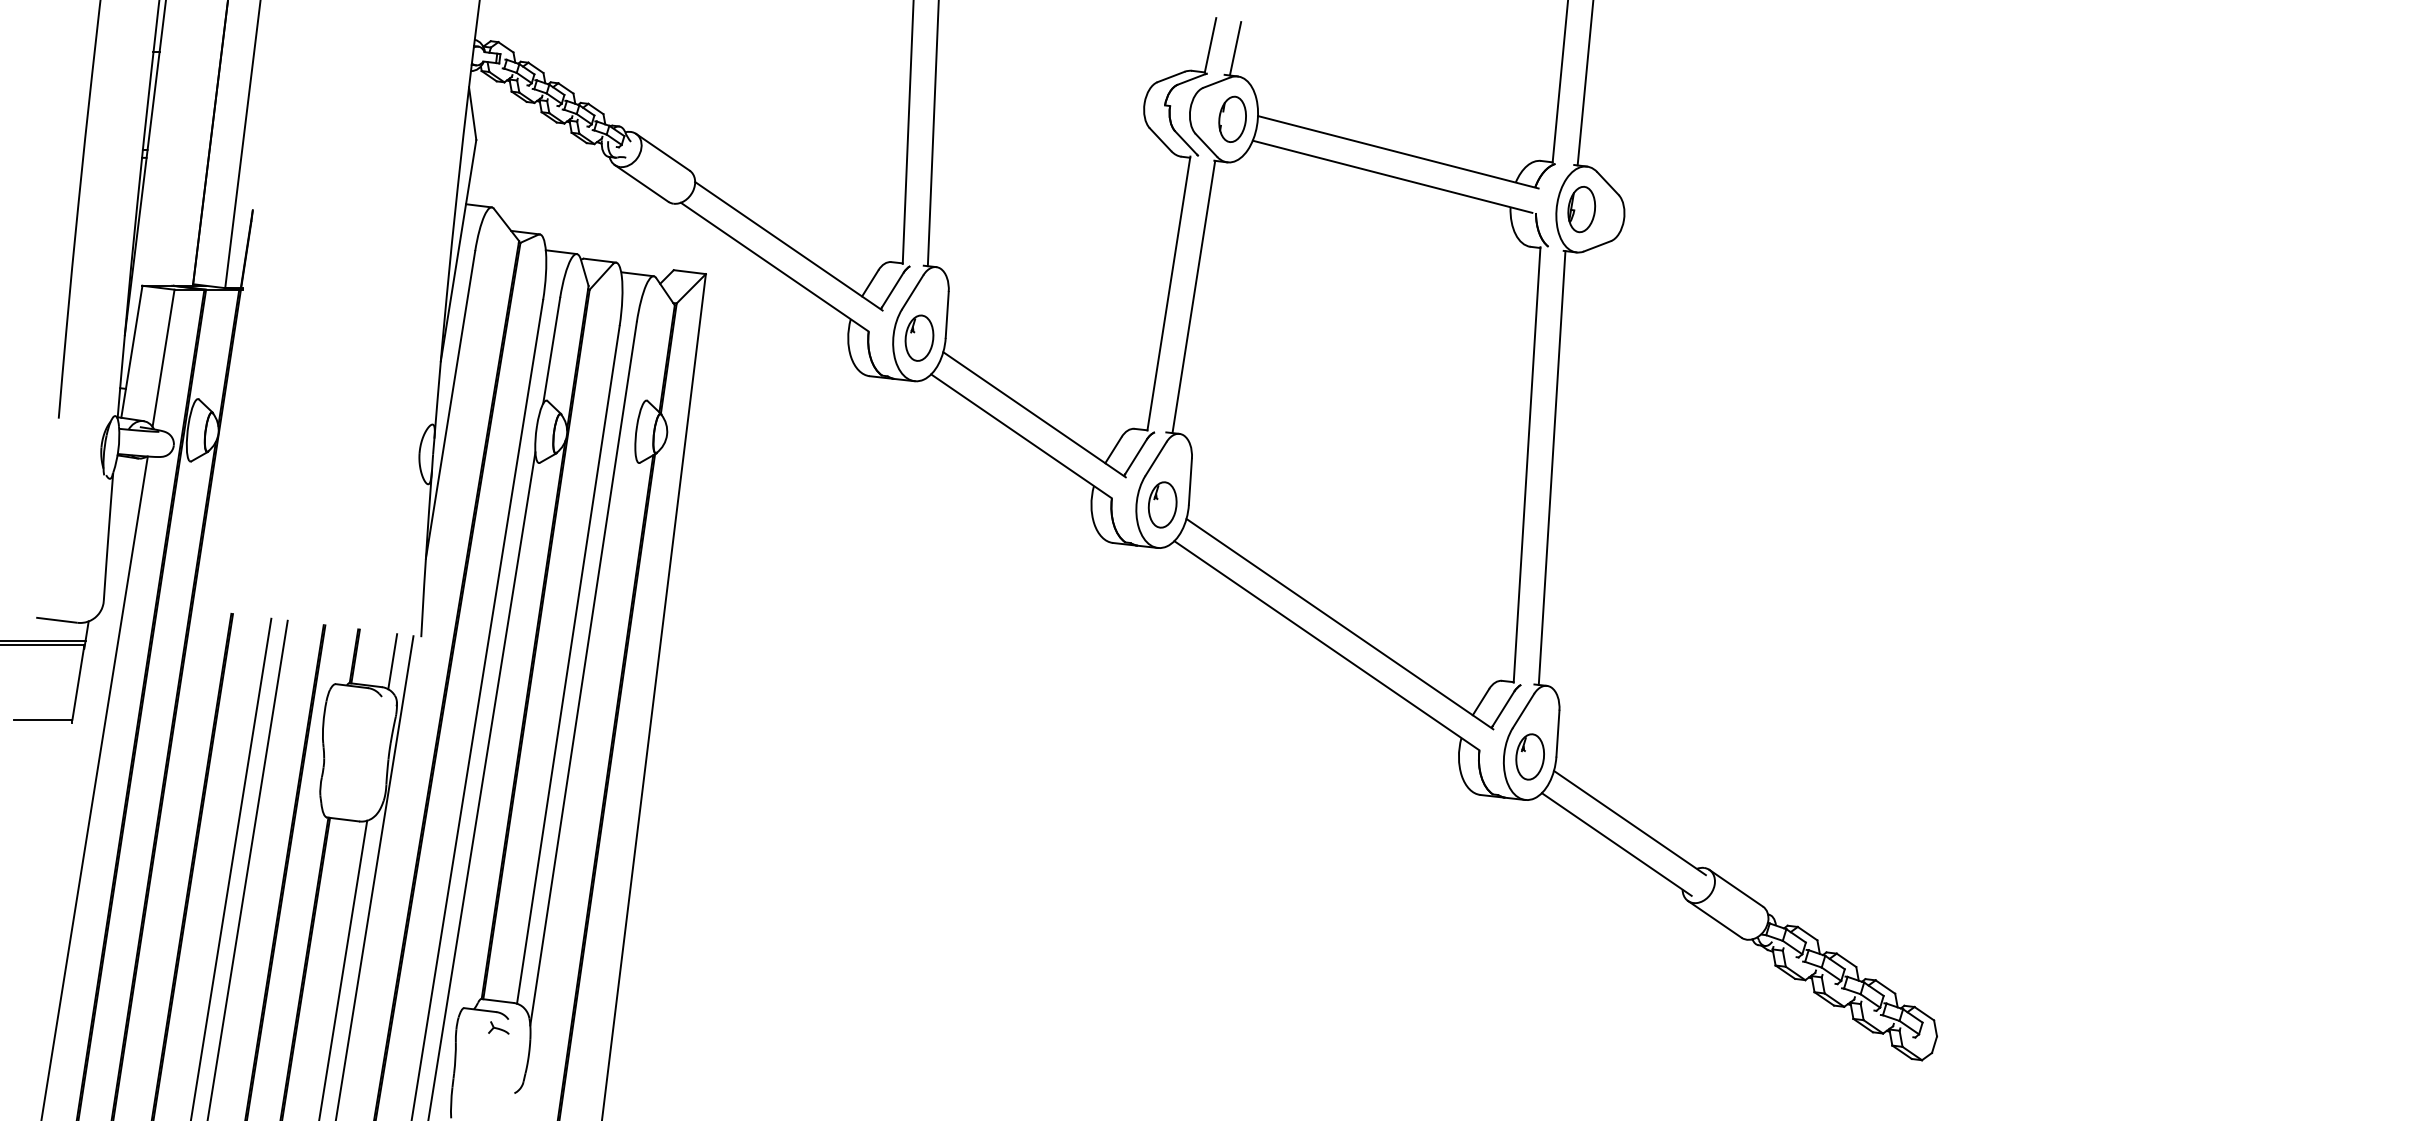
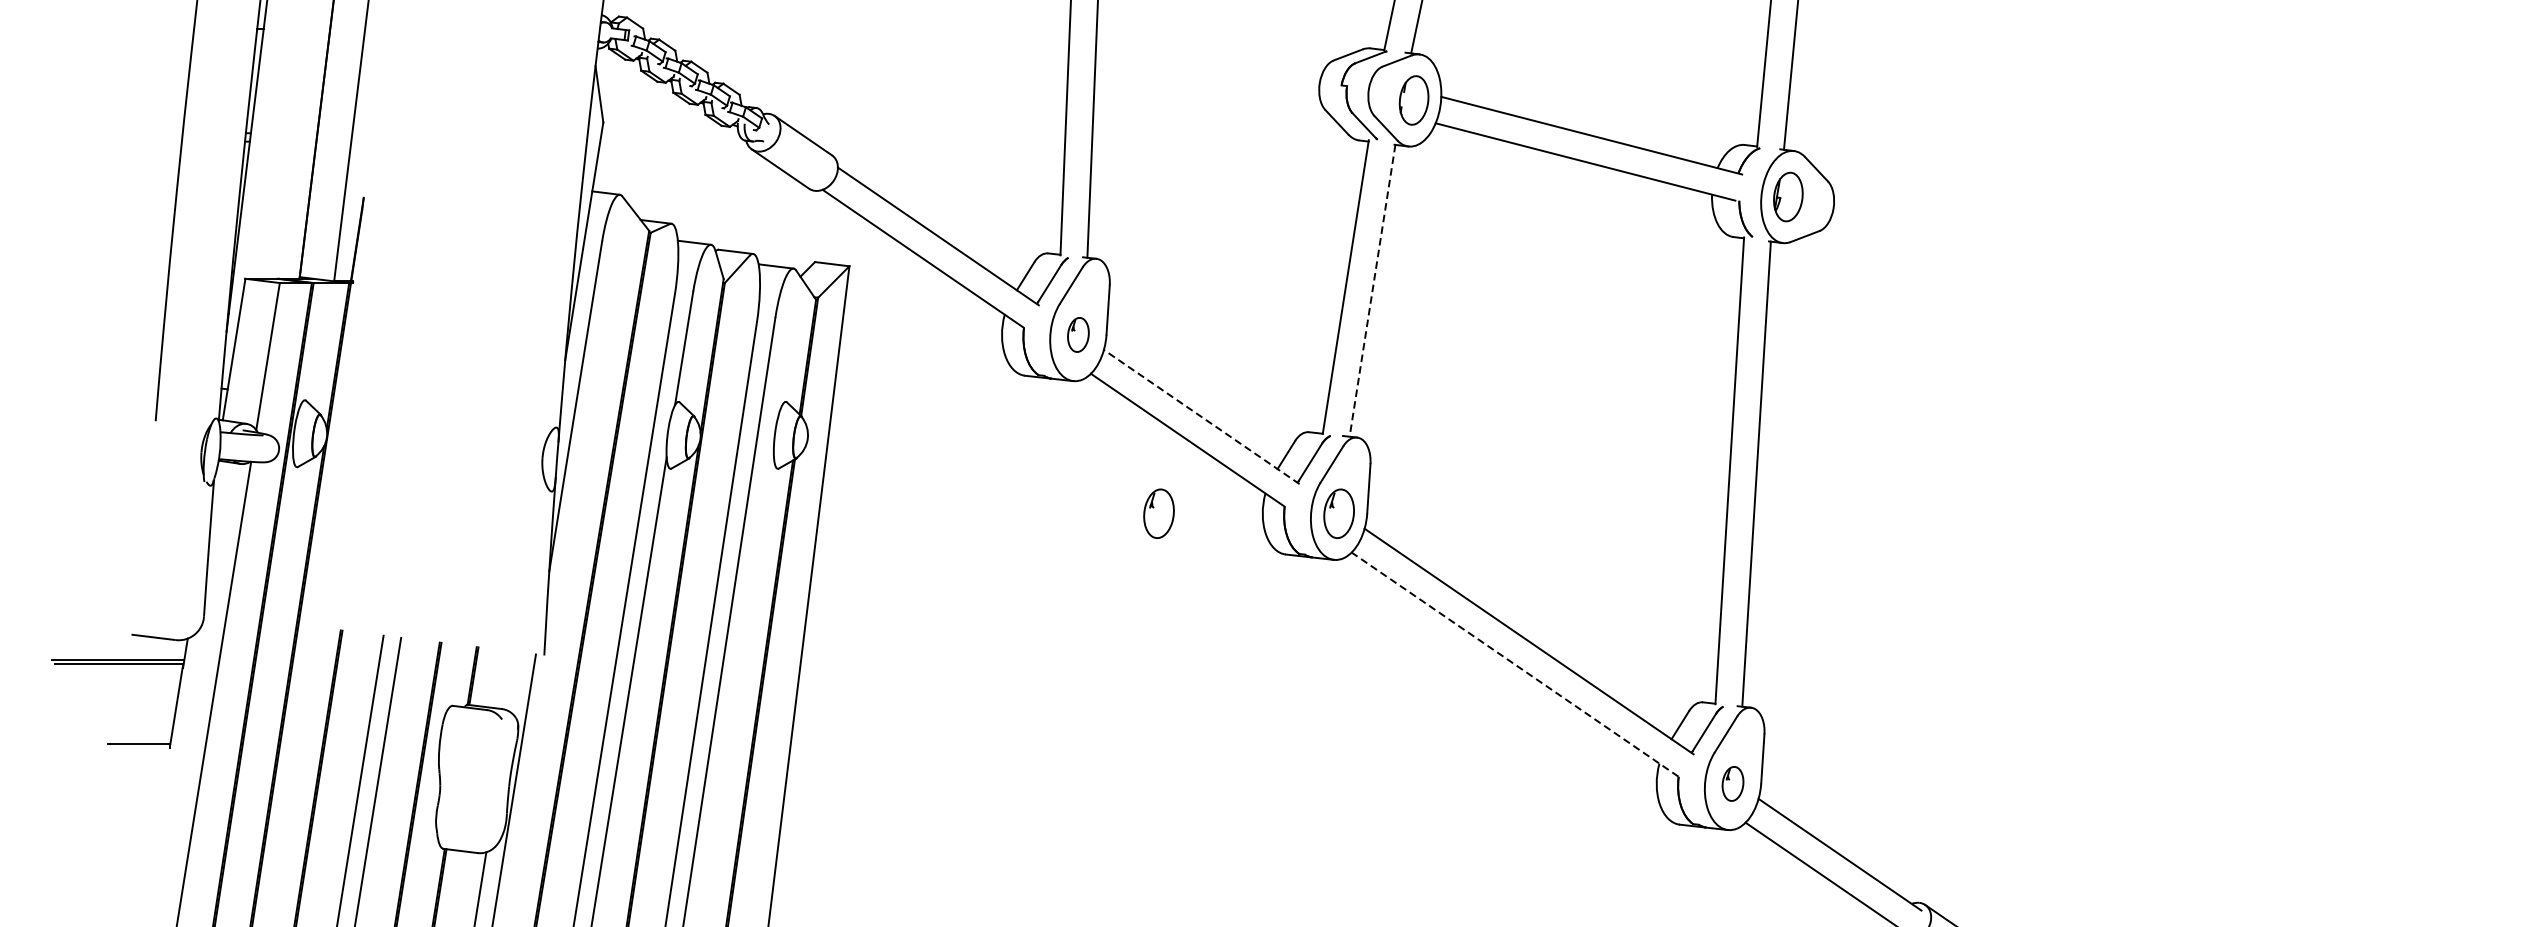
line: (1193, 296) -> (1372, 290), solid -> dashed
part: (919, 337) -> (1078, 334), size x0.7
line: (1034, 414) -> (1201, 416), solid -> dashed
part: (994, 504) -> (1158, 513), added
line: (1326, 645) -> (1514, 664), solid -> dashed
line: (392, 661) -> (513, 681), removed
part: (1529, 756) -> (1732, 783), size x0.7

